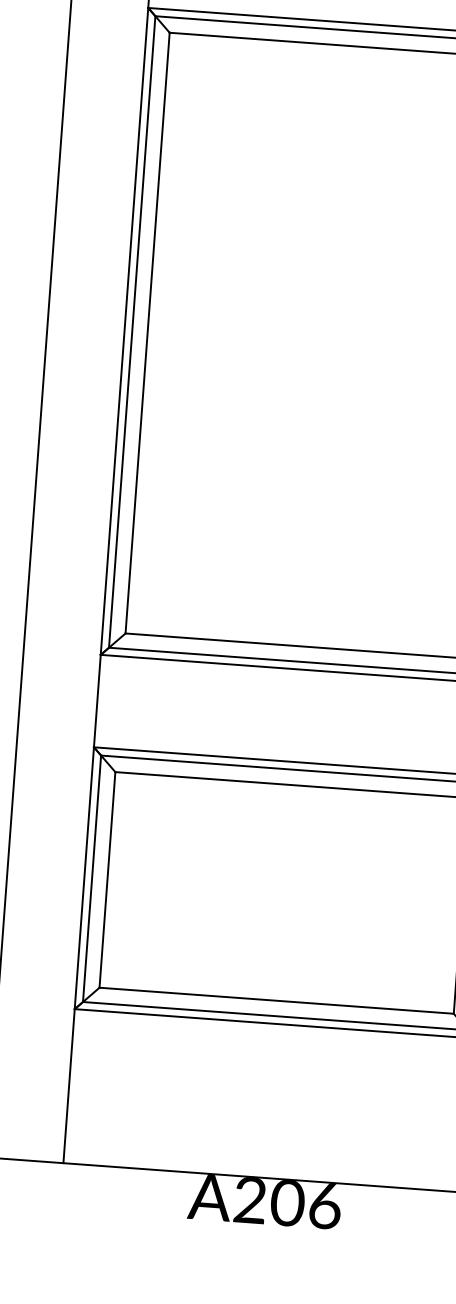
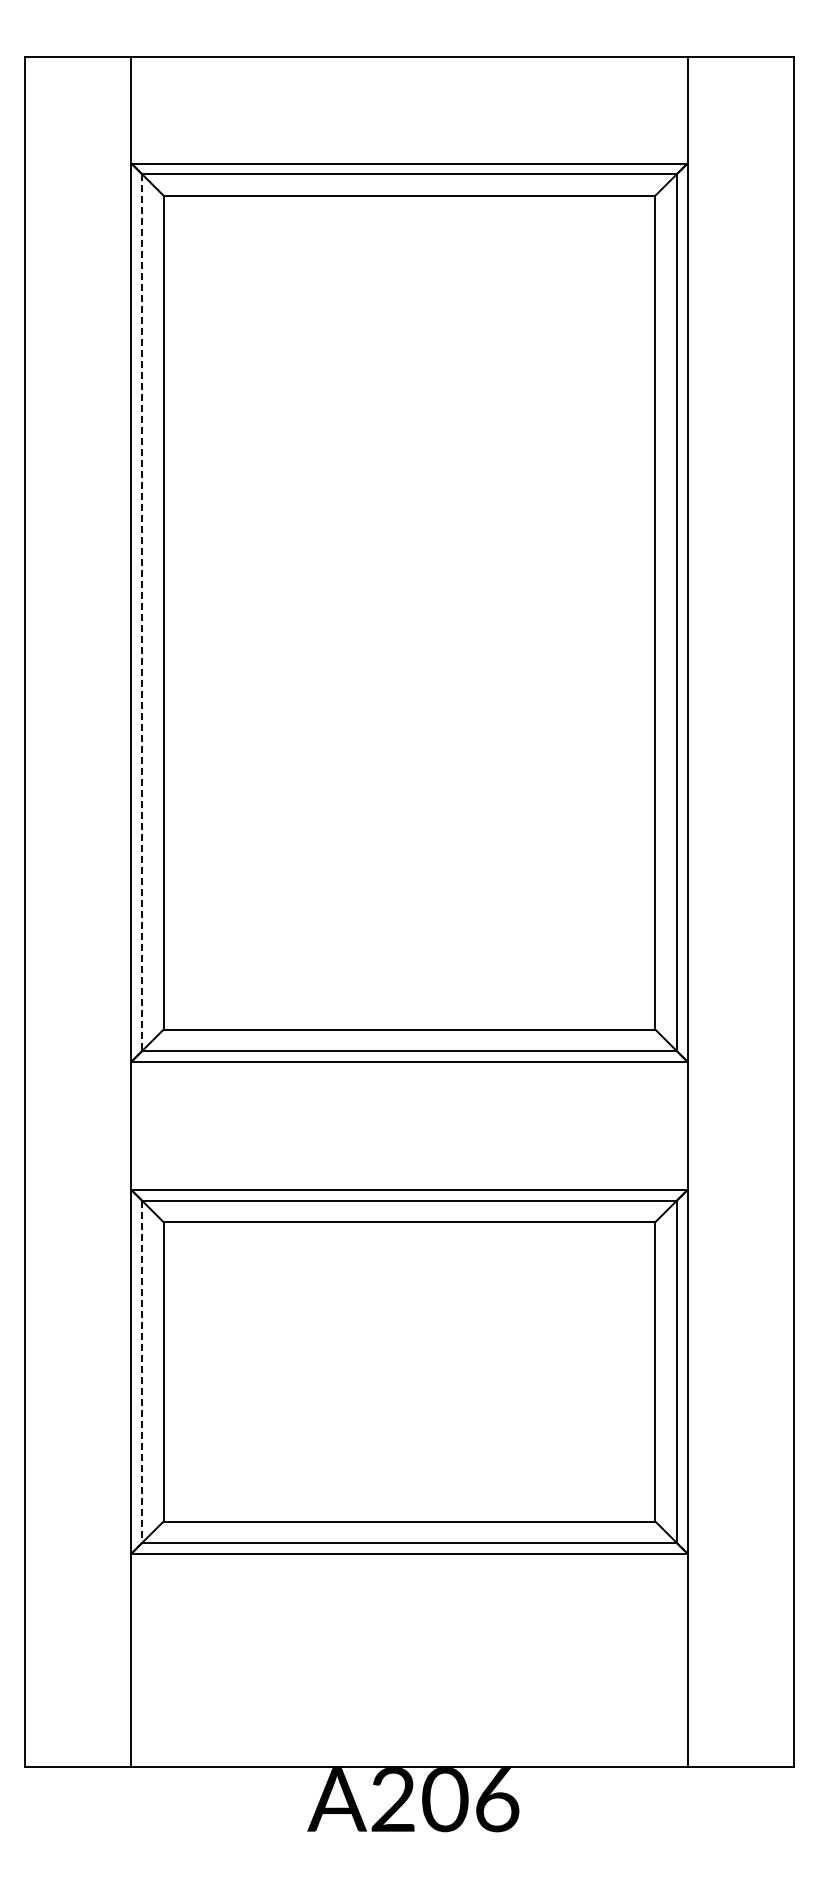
line: (132, 332) -> (142, 613), solid -> dashed
line: (92, 879) -> (142, 1372), solid -> dashed

